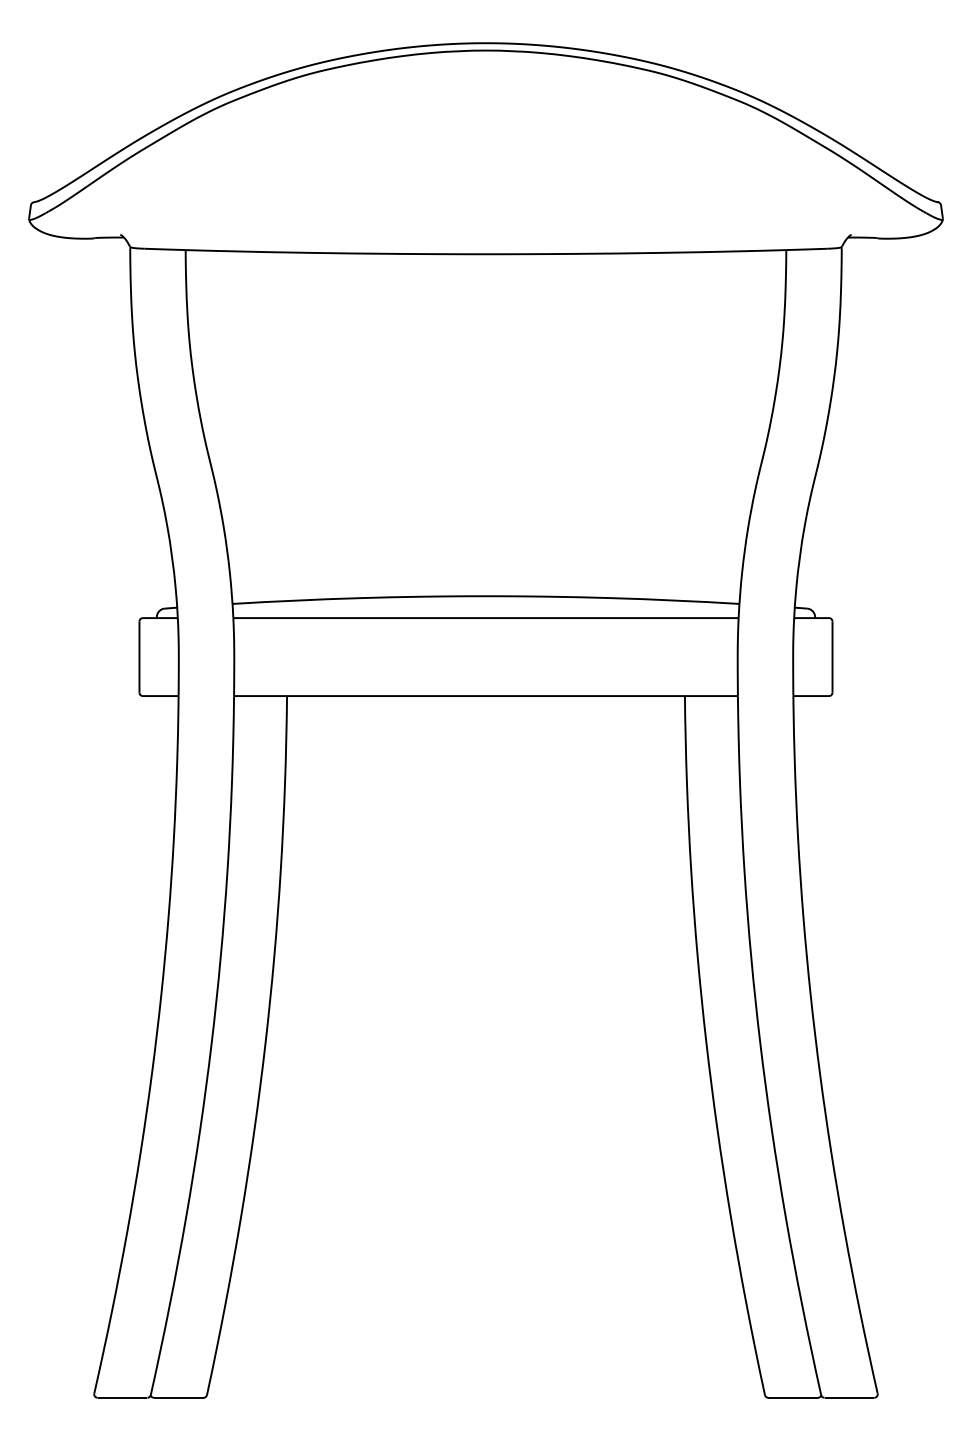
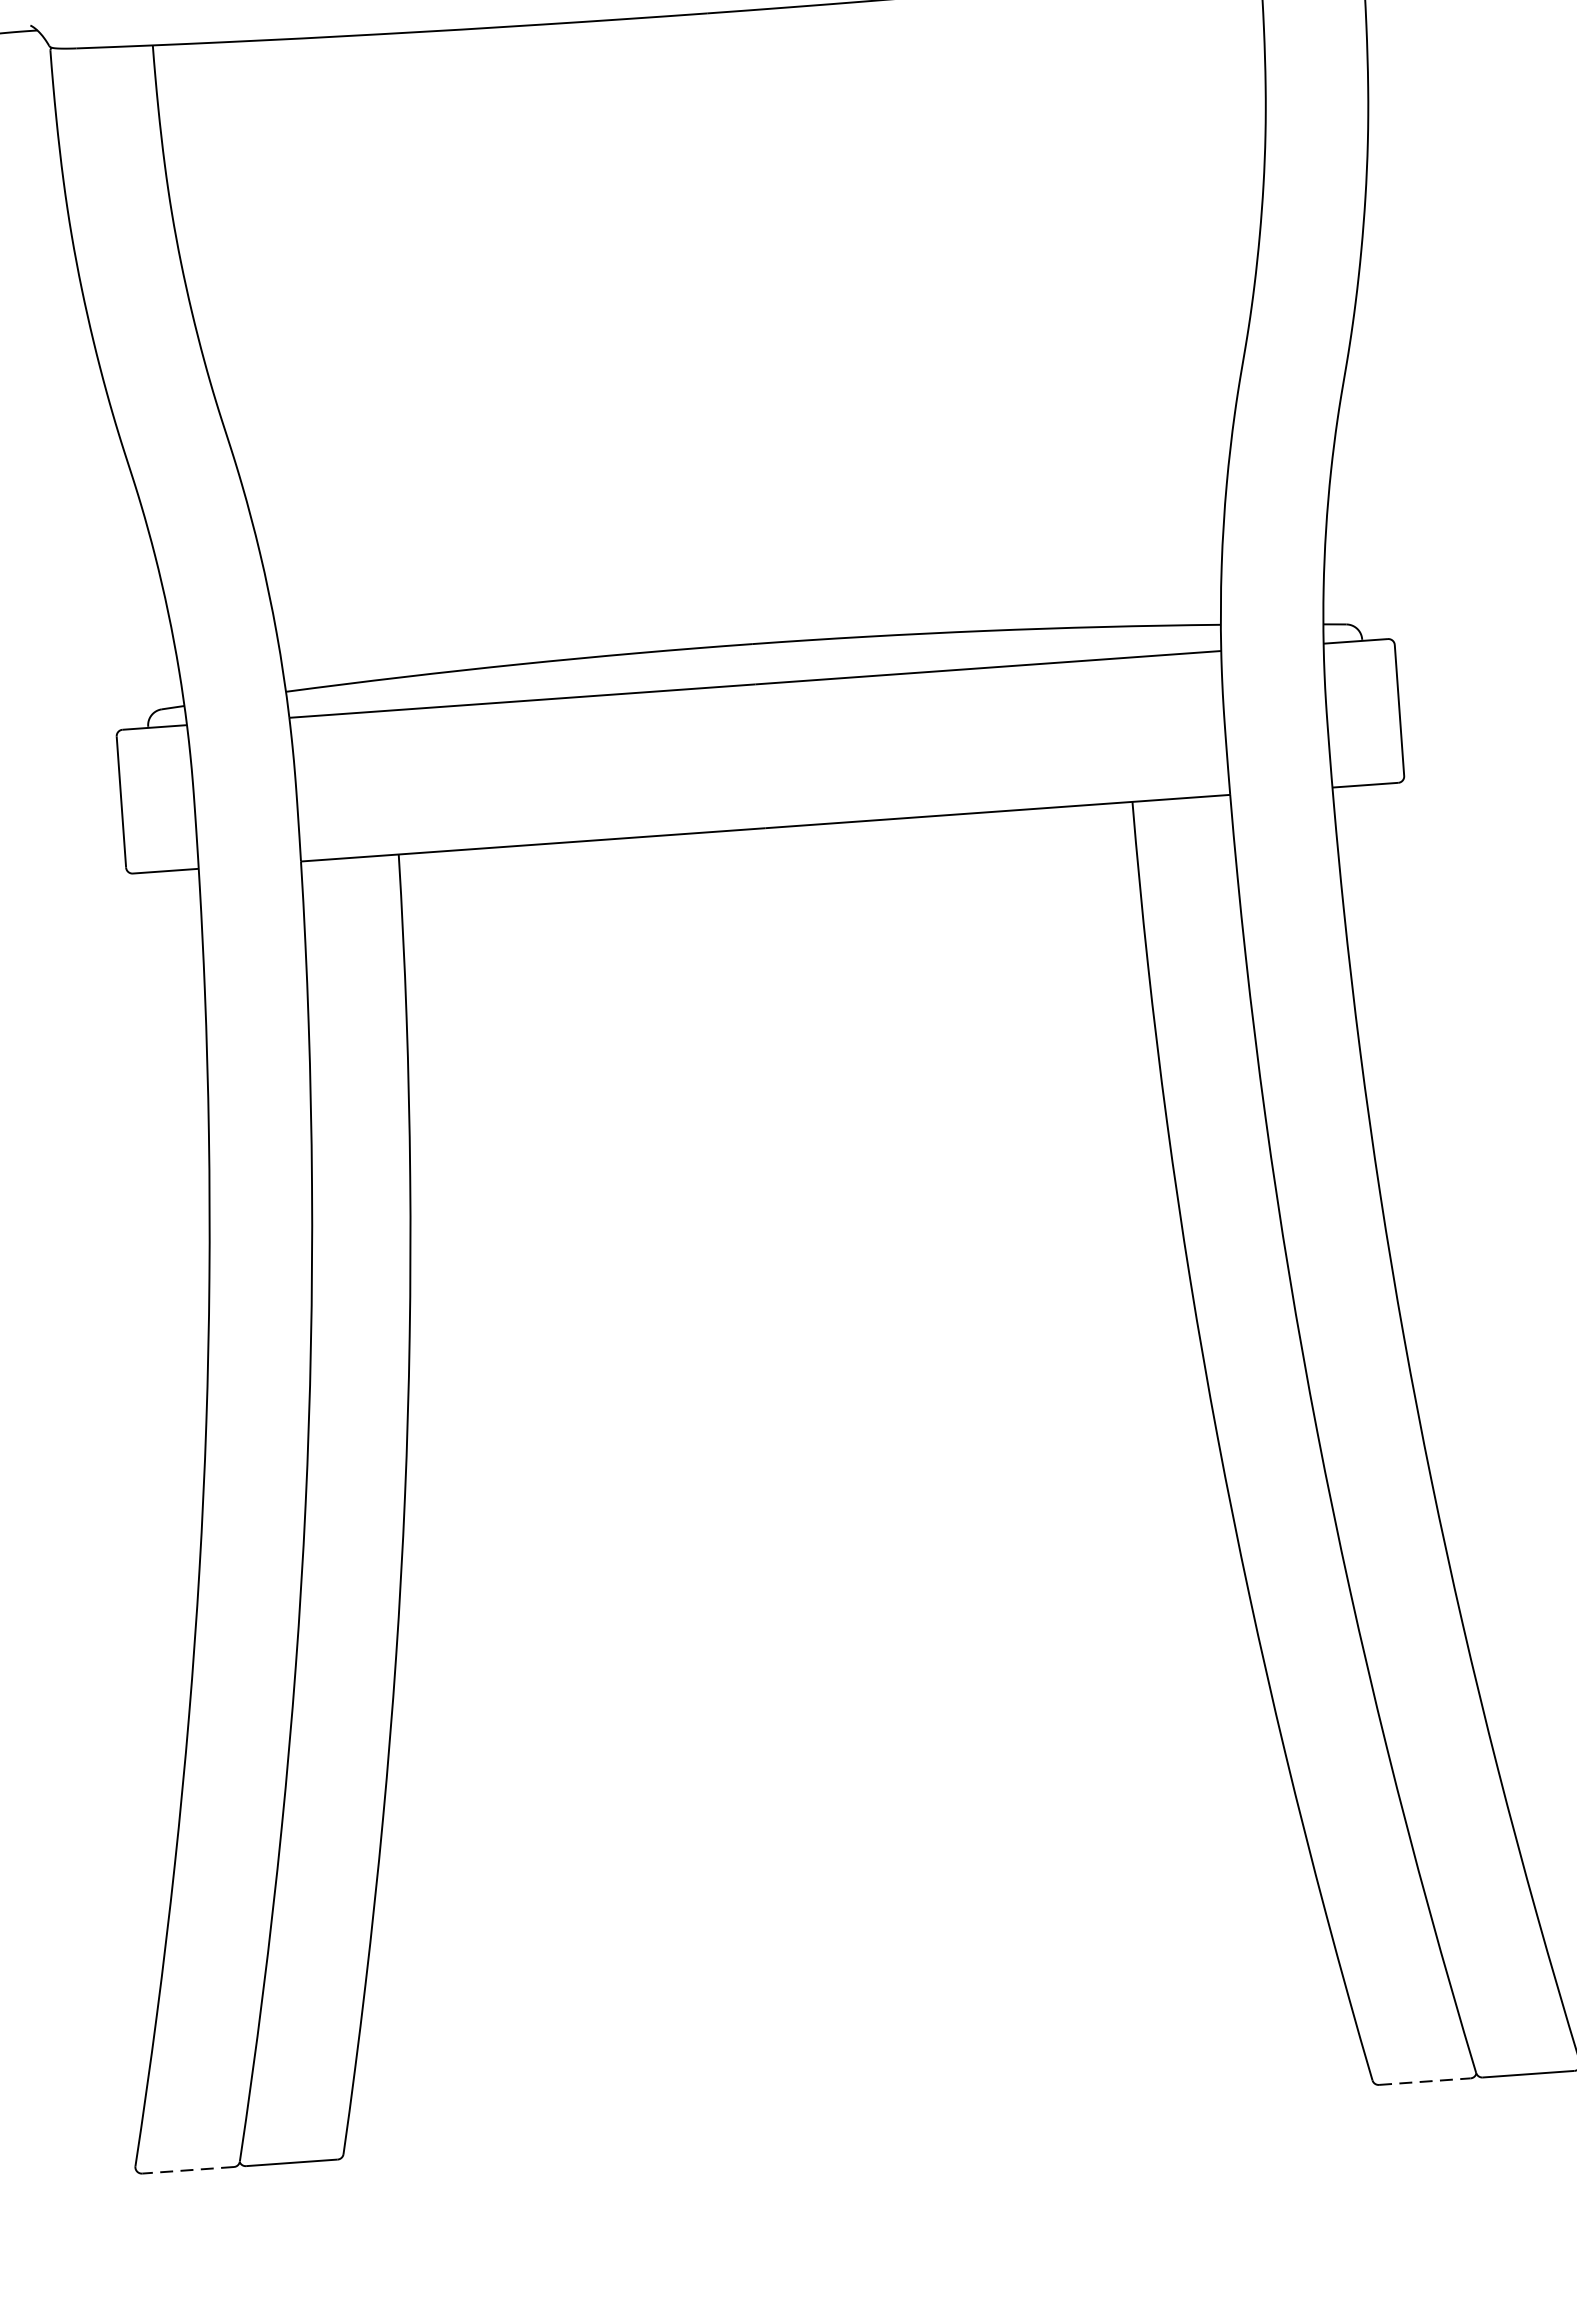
line: (122, 1397) -> (187, 2169), solid -> dashed
line: (793, 1397) -> (1425, 2081), solid -> dashed

